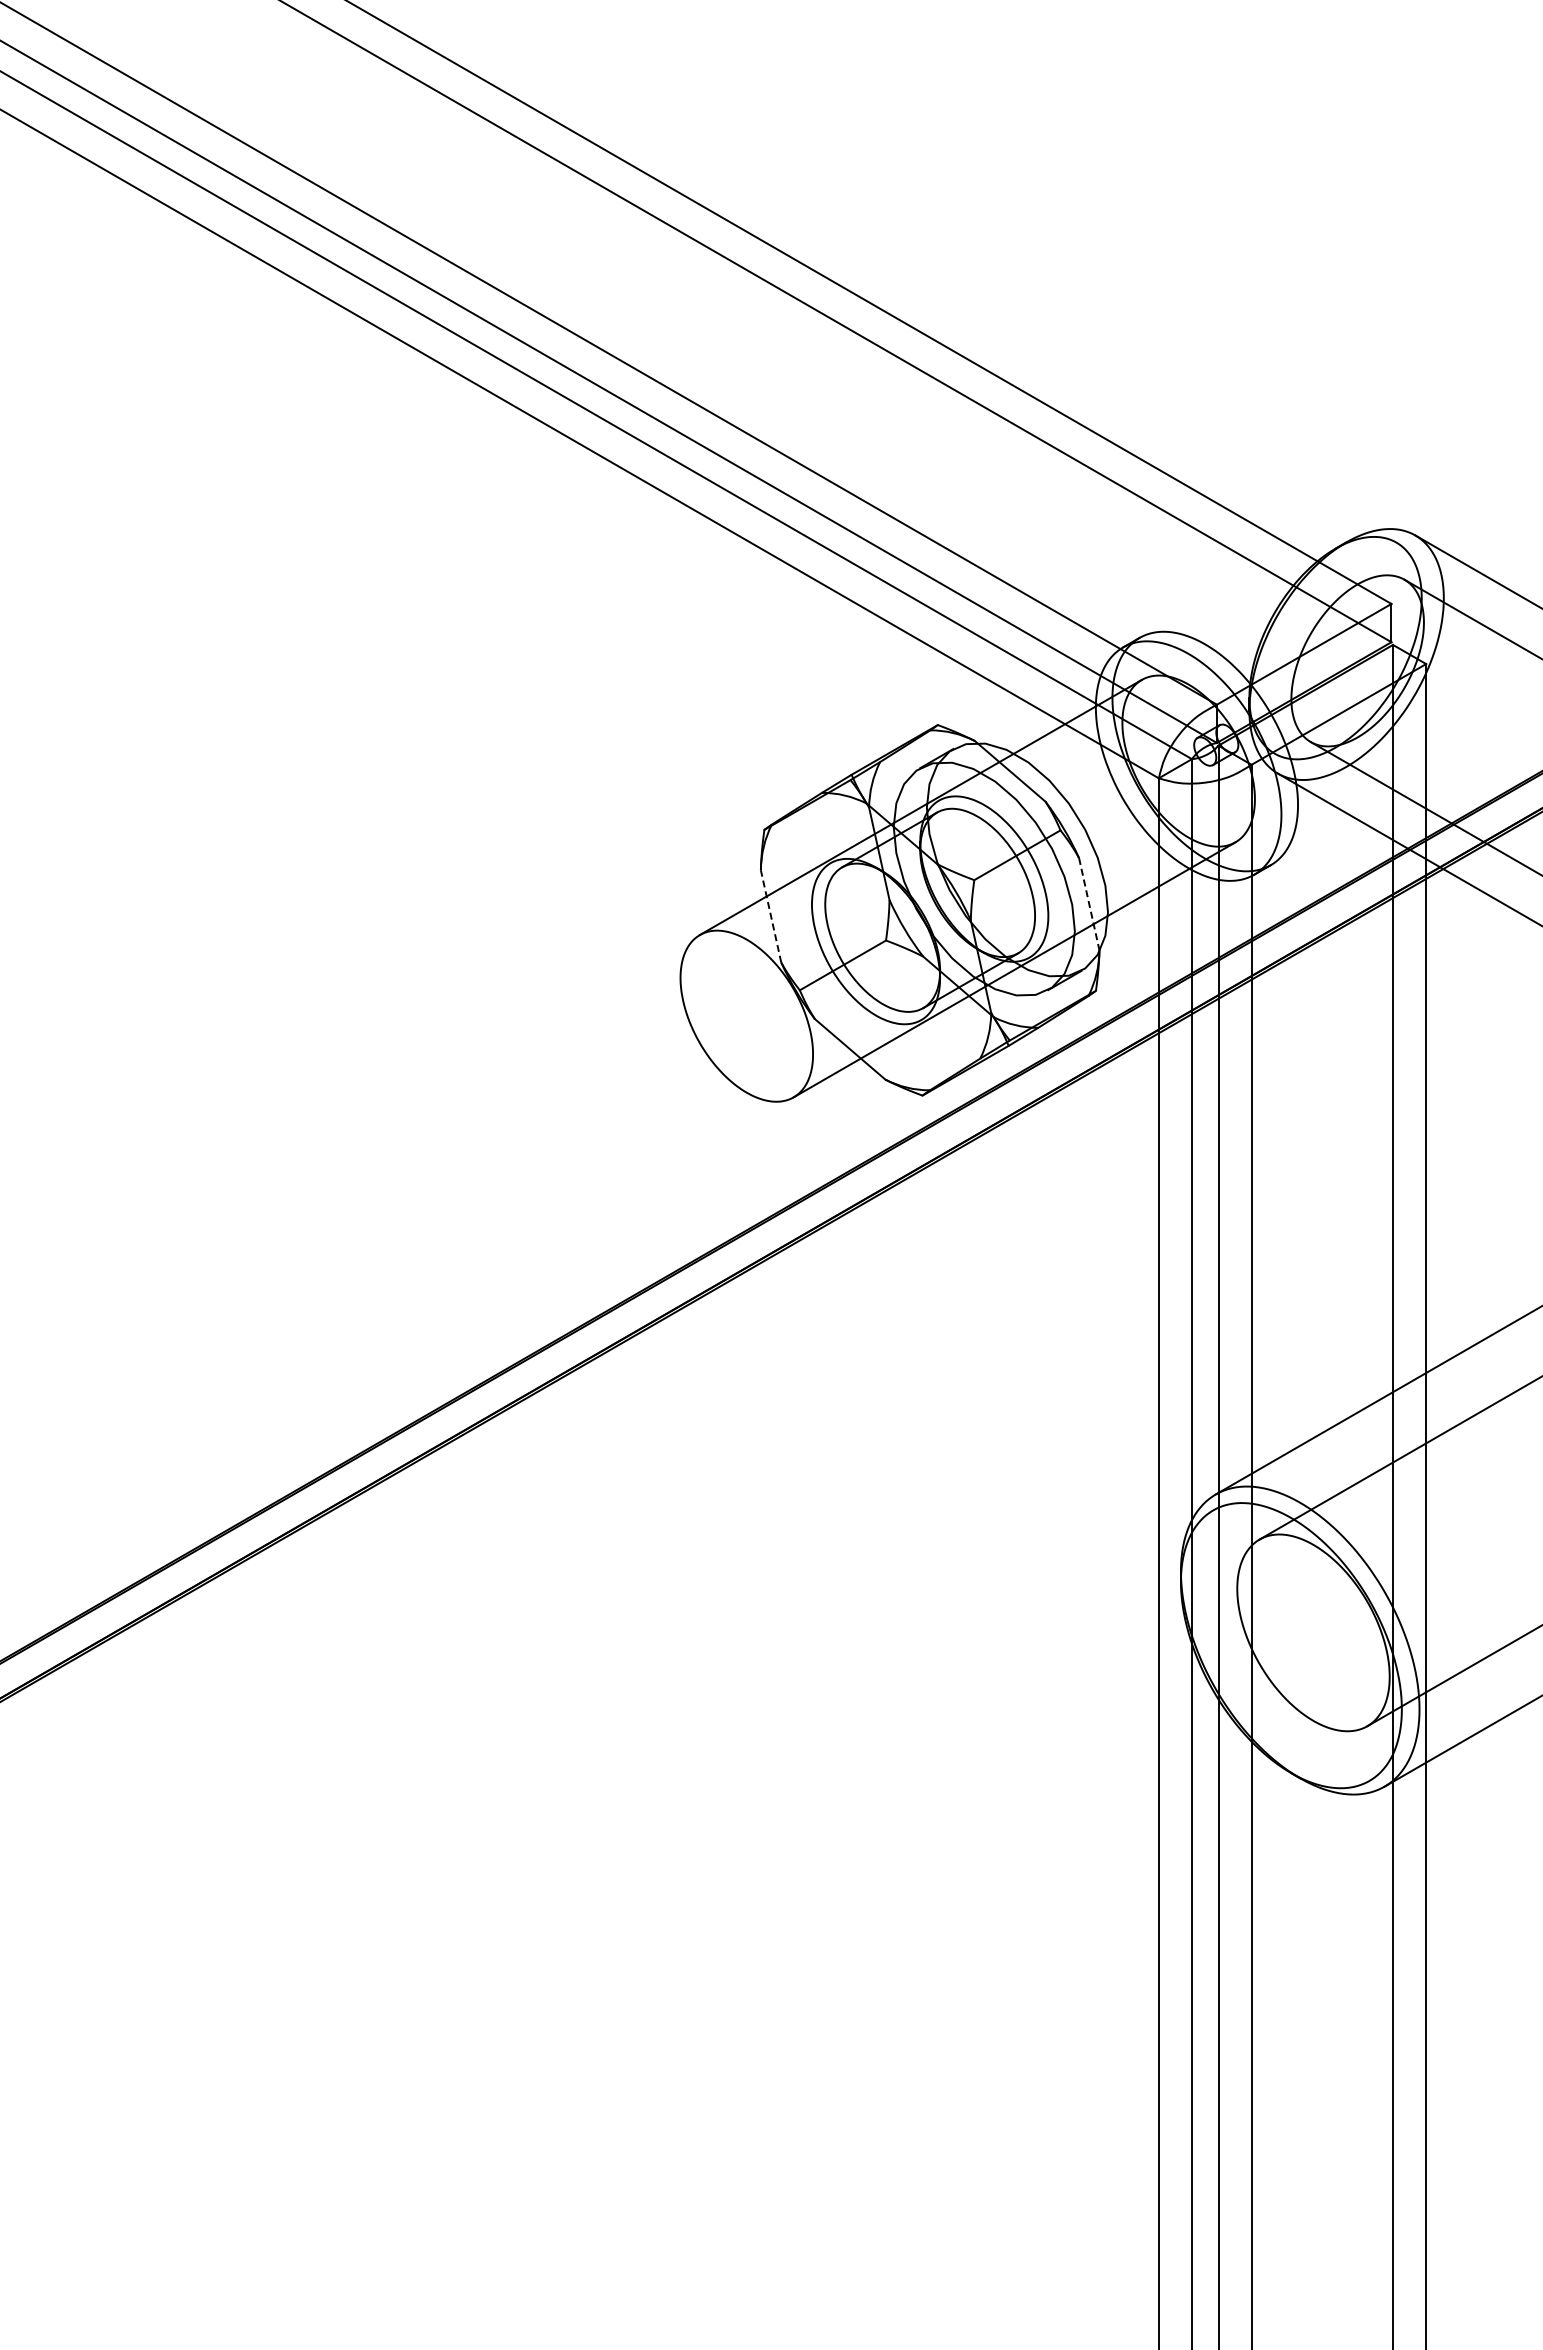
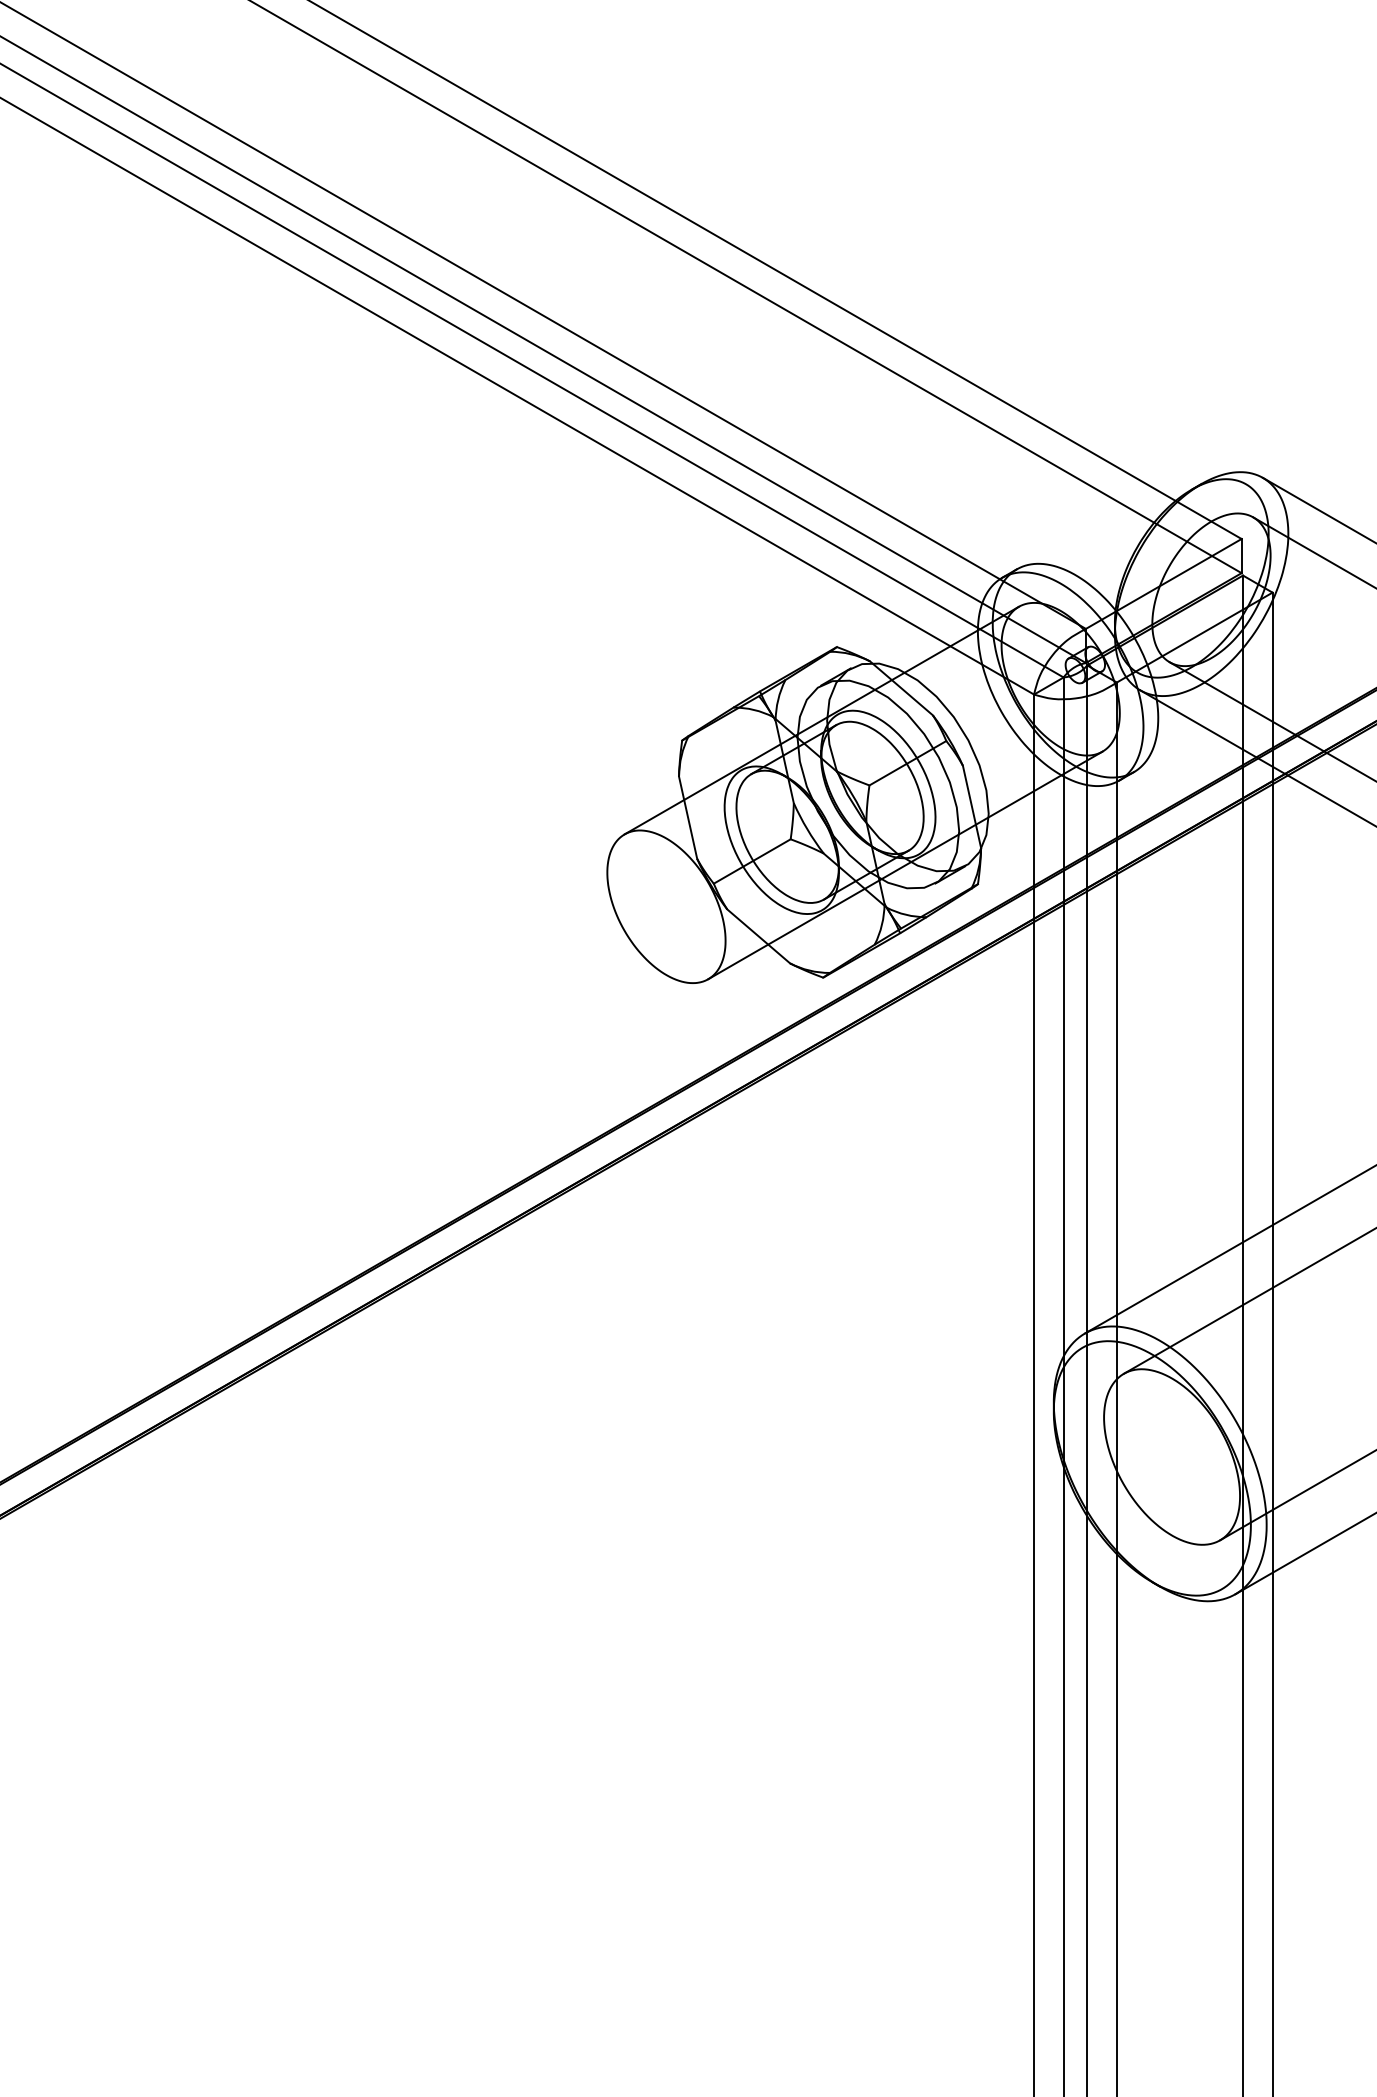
line: (1089, 904) -> (972, 807), dashed -> solid
line: (770, 915) -> (687, 816), dashed -> solid

